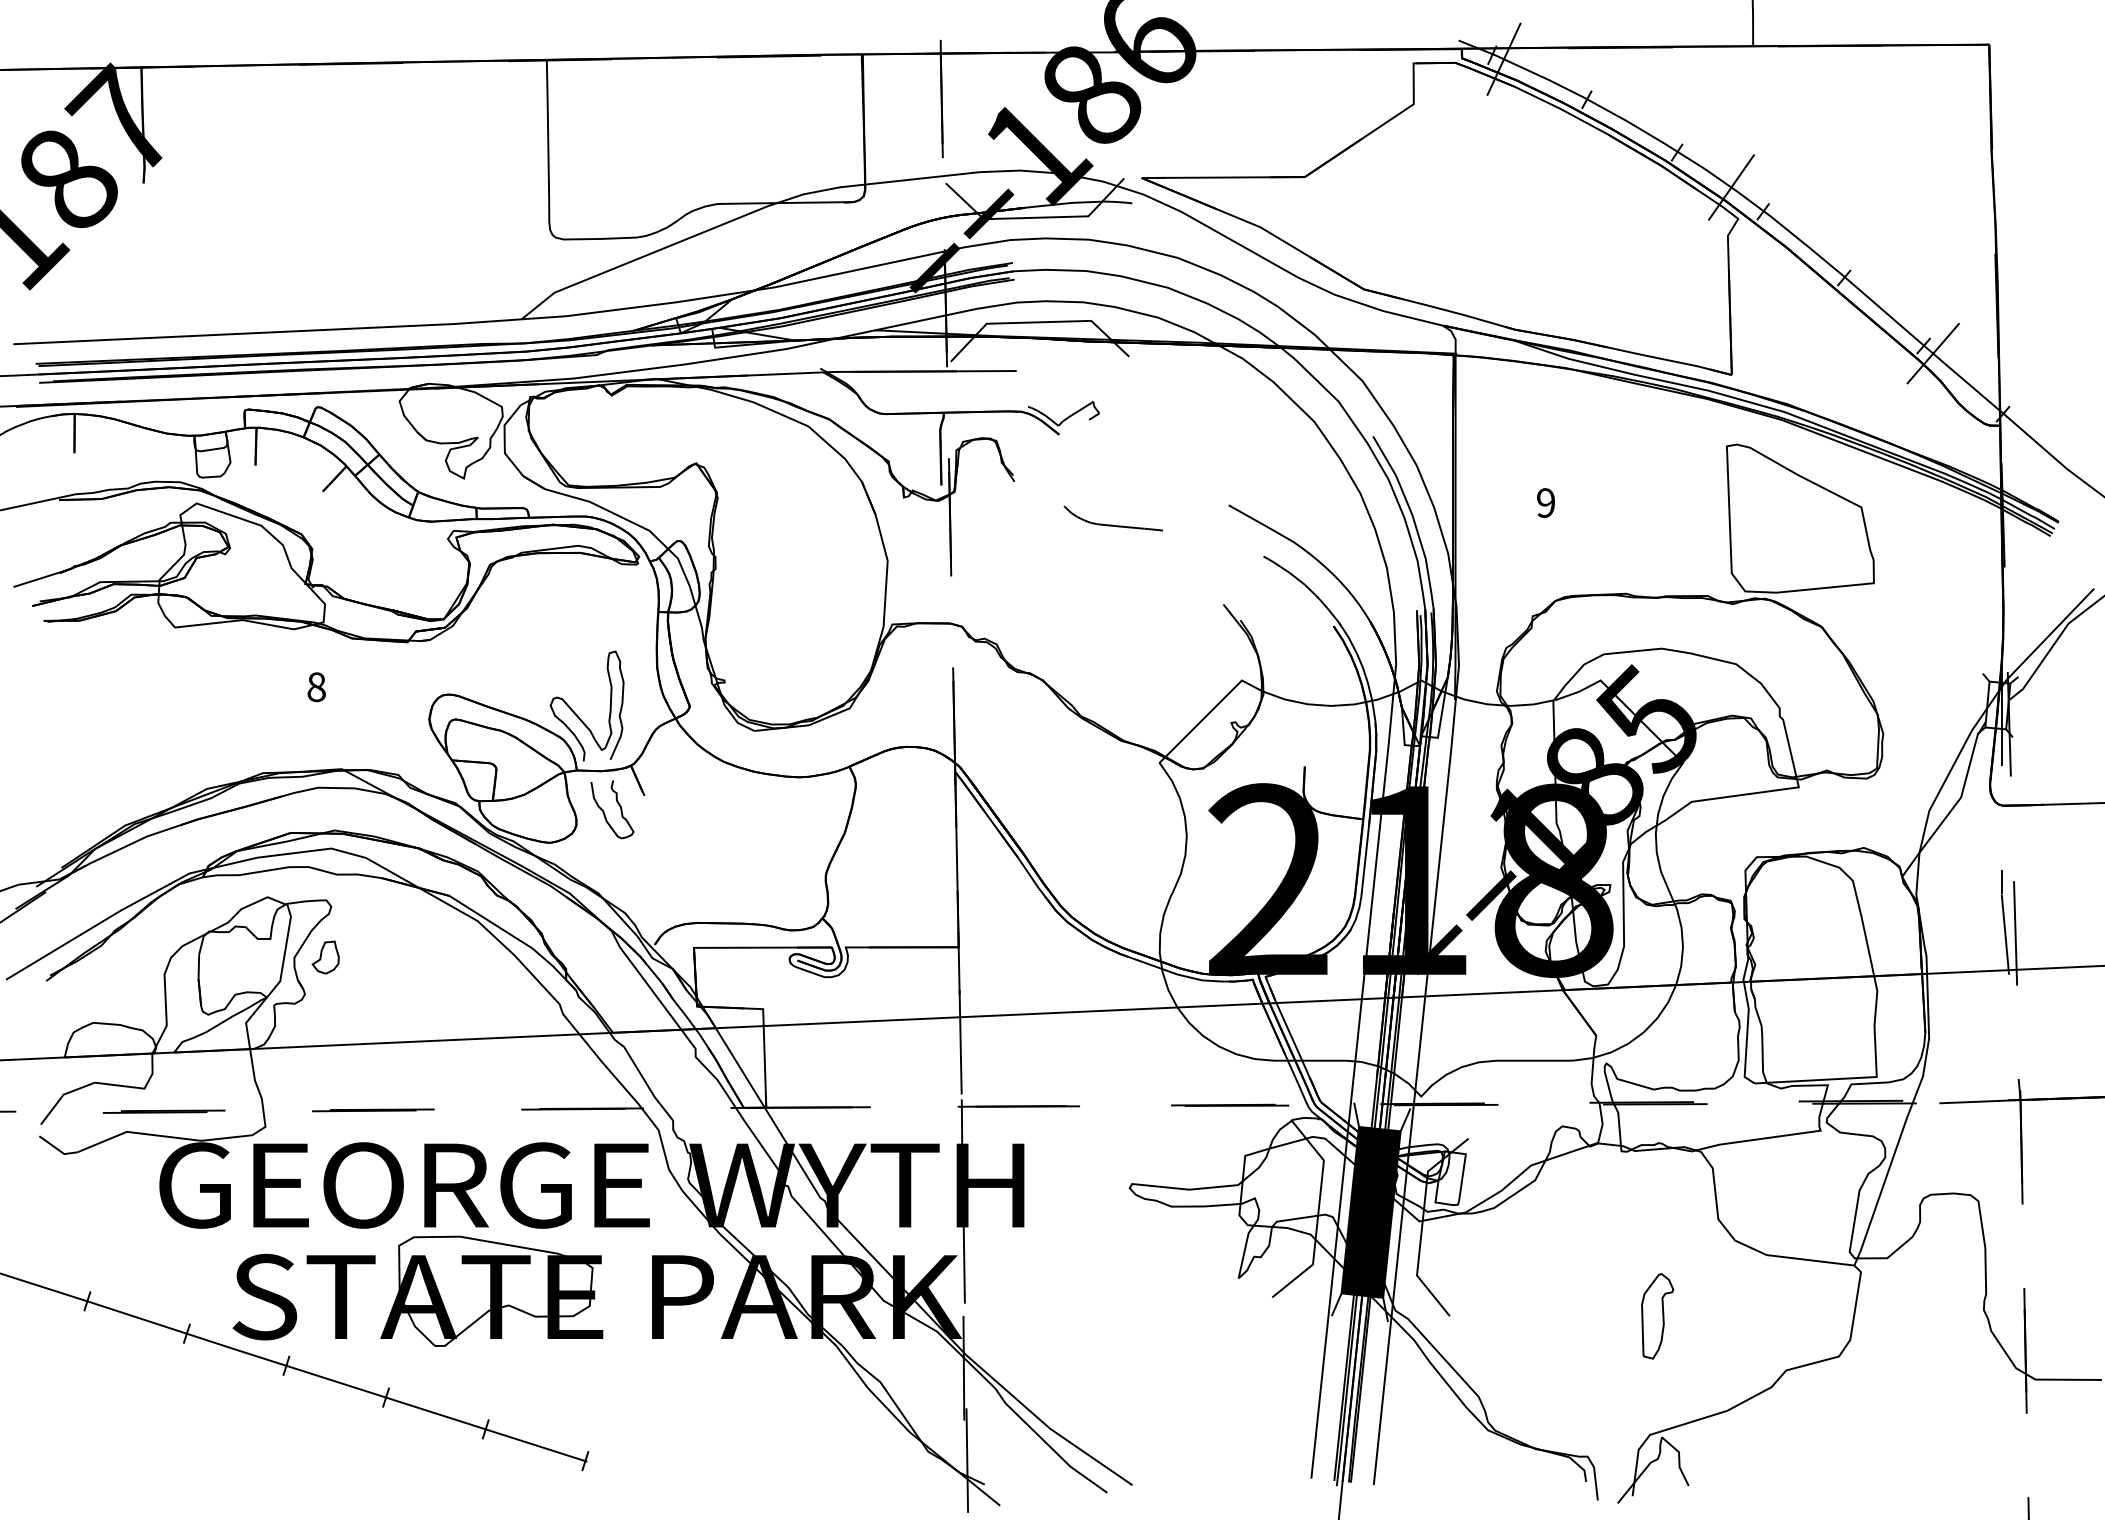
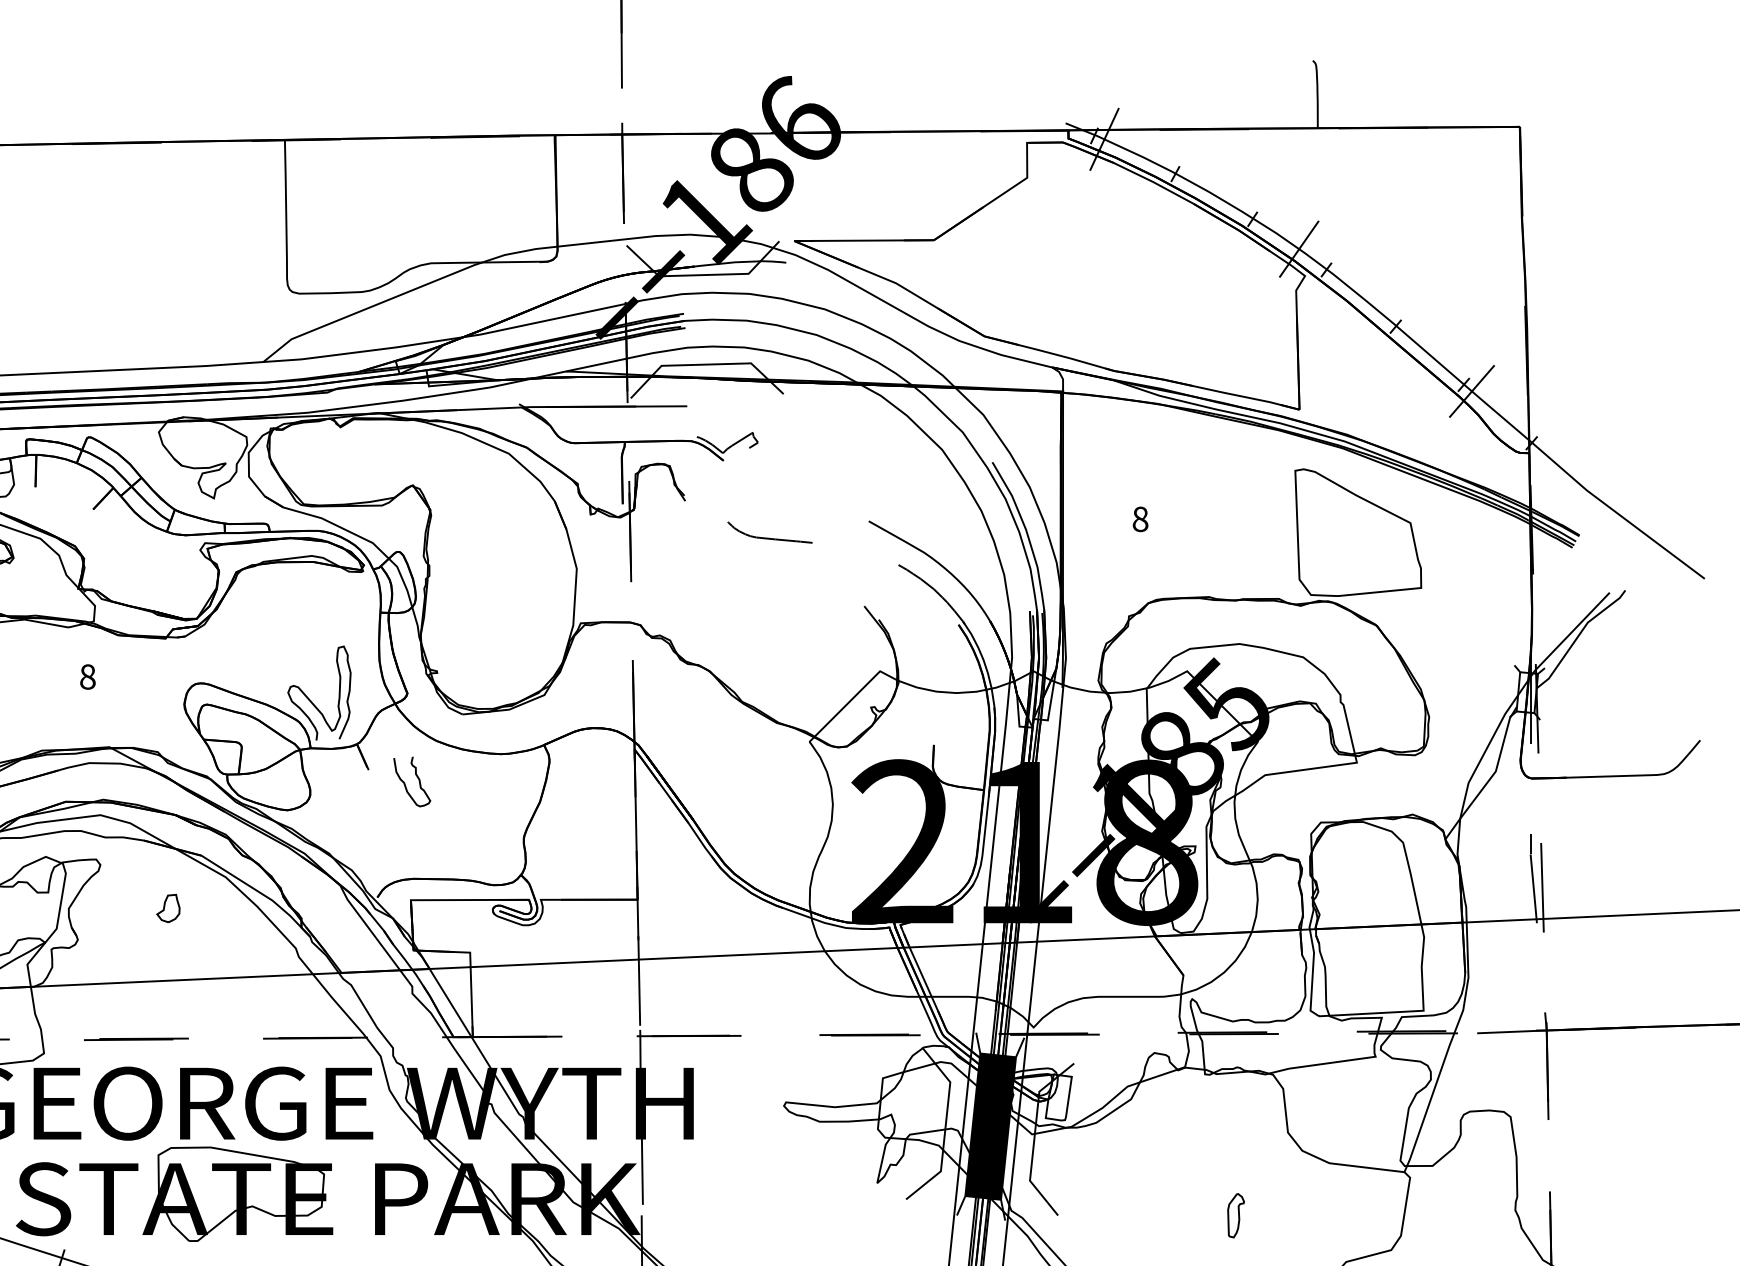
text: (1546, 502) -> (1140, 518), 9 -> 8
curve: (618, 805) -> (417, 778), moved
part: (325, 957) -> (168, 908), moved
part: (1657, 1316) -> (1235, 1215), size x0.6

